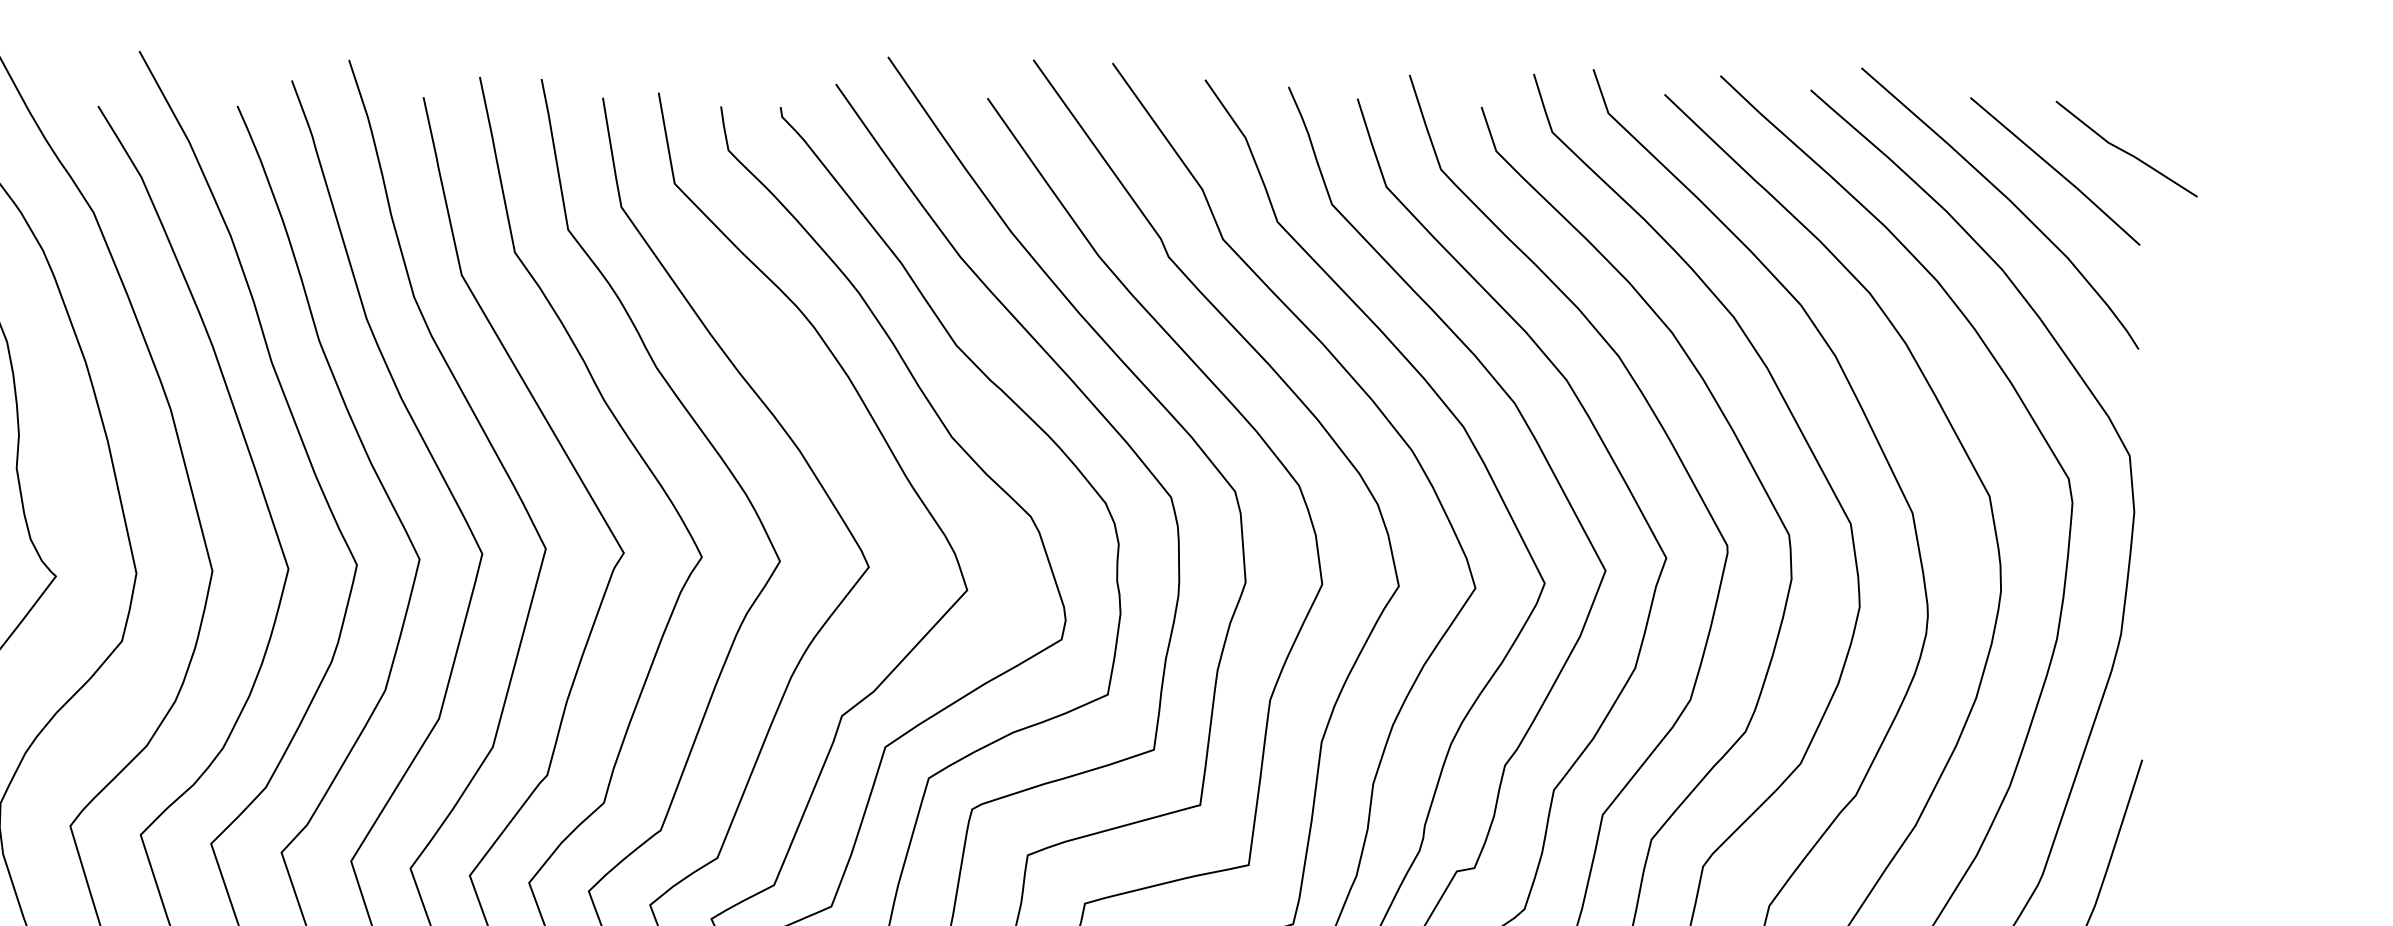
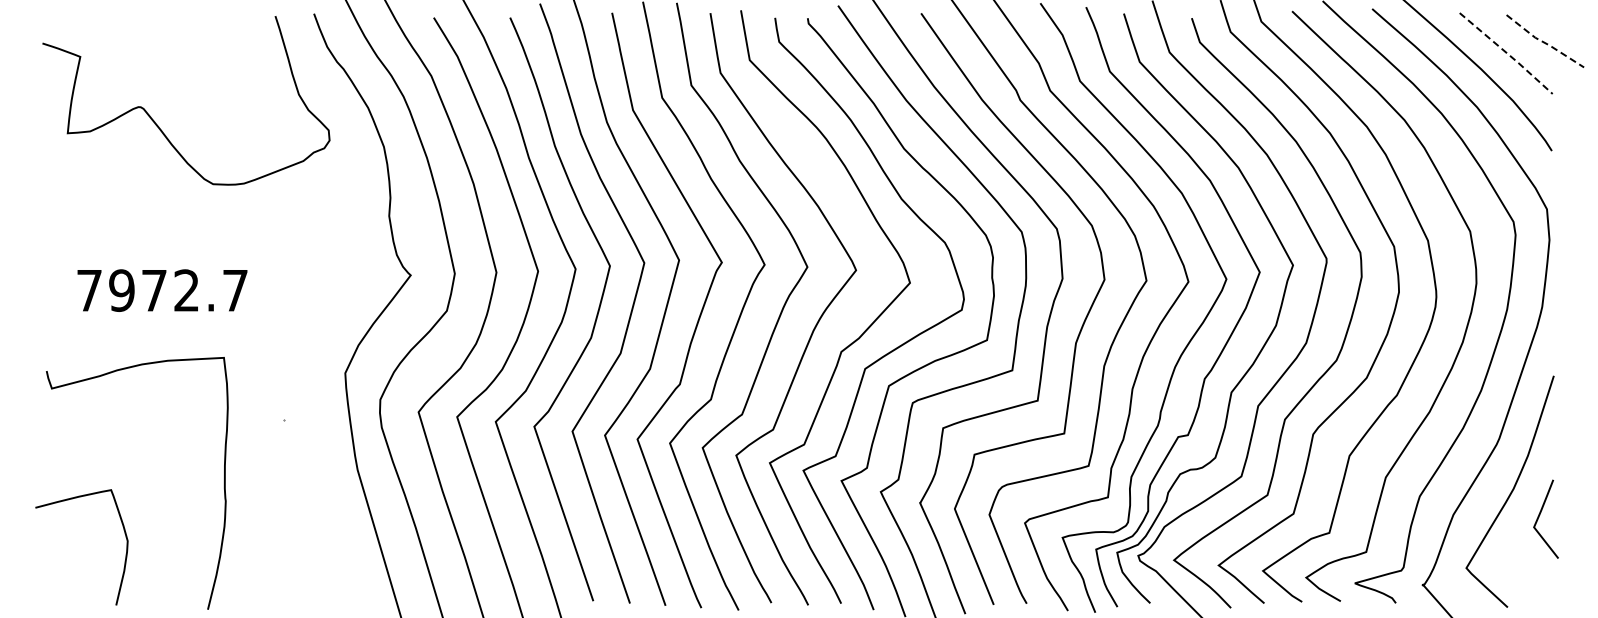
line: (2125, 151) -> (1544, 42), solid -> dashed
line: (2057, 171) -> (1507, 53), solid -> dashed

